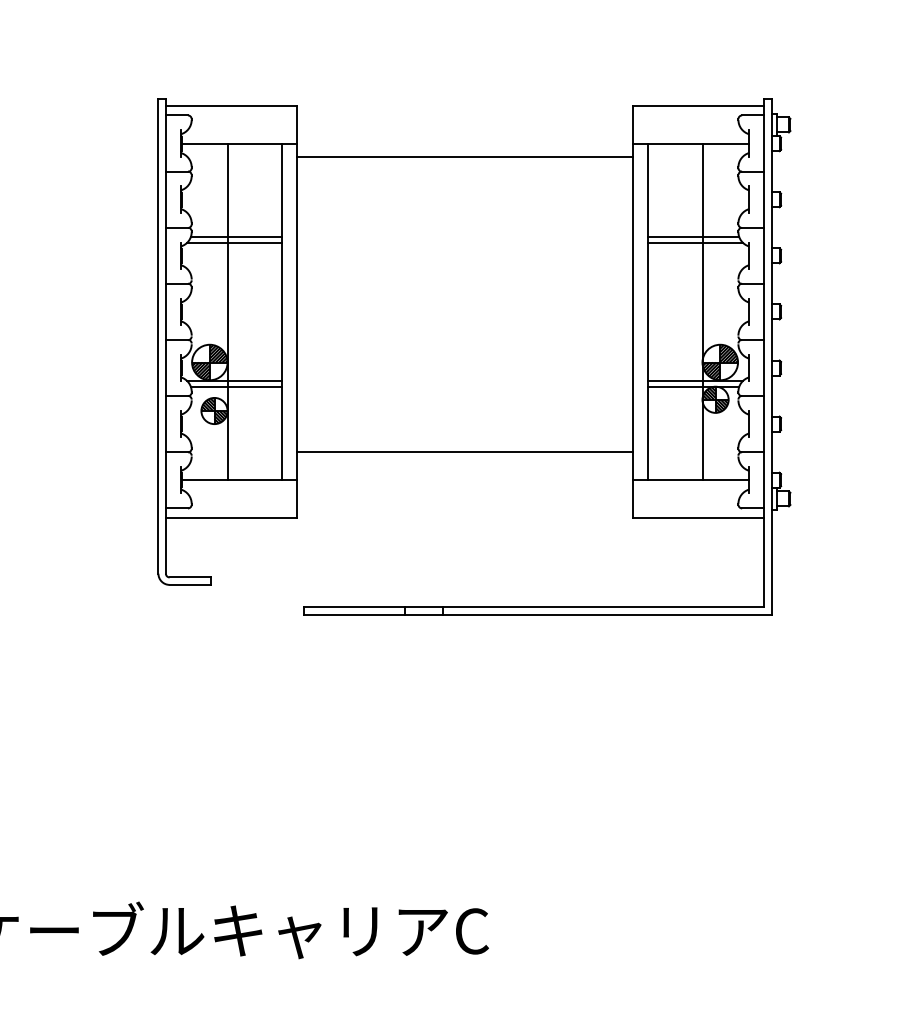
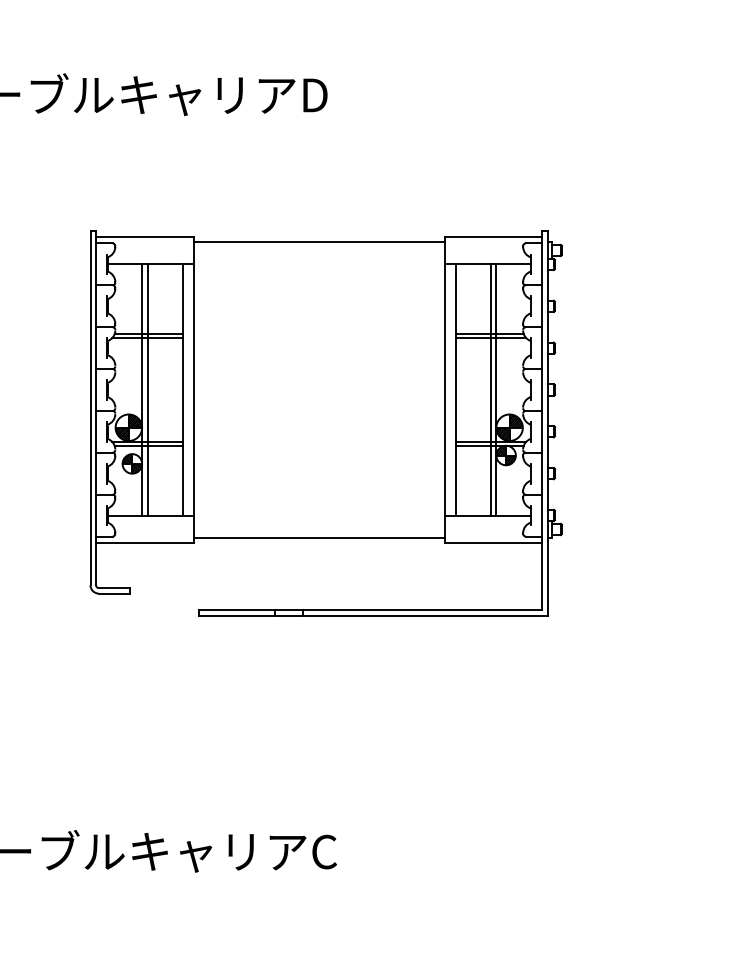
line: (464, 157) -> (318, 242), moved
line: (234, 311) -> (147, 389), added
line: (694, 311) -> (490, 389), added
line: (464, 452) -> (318, 537), moved

